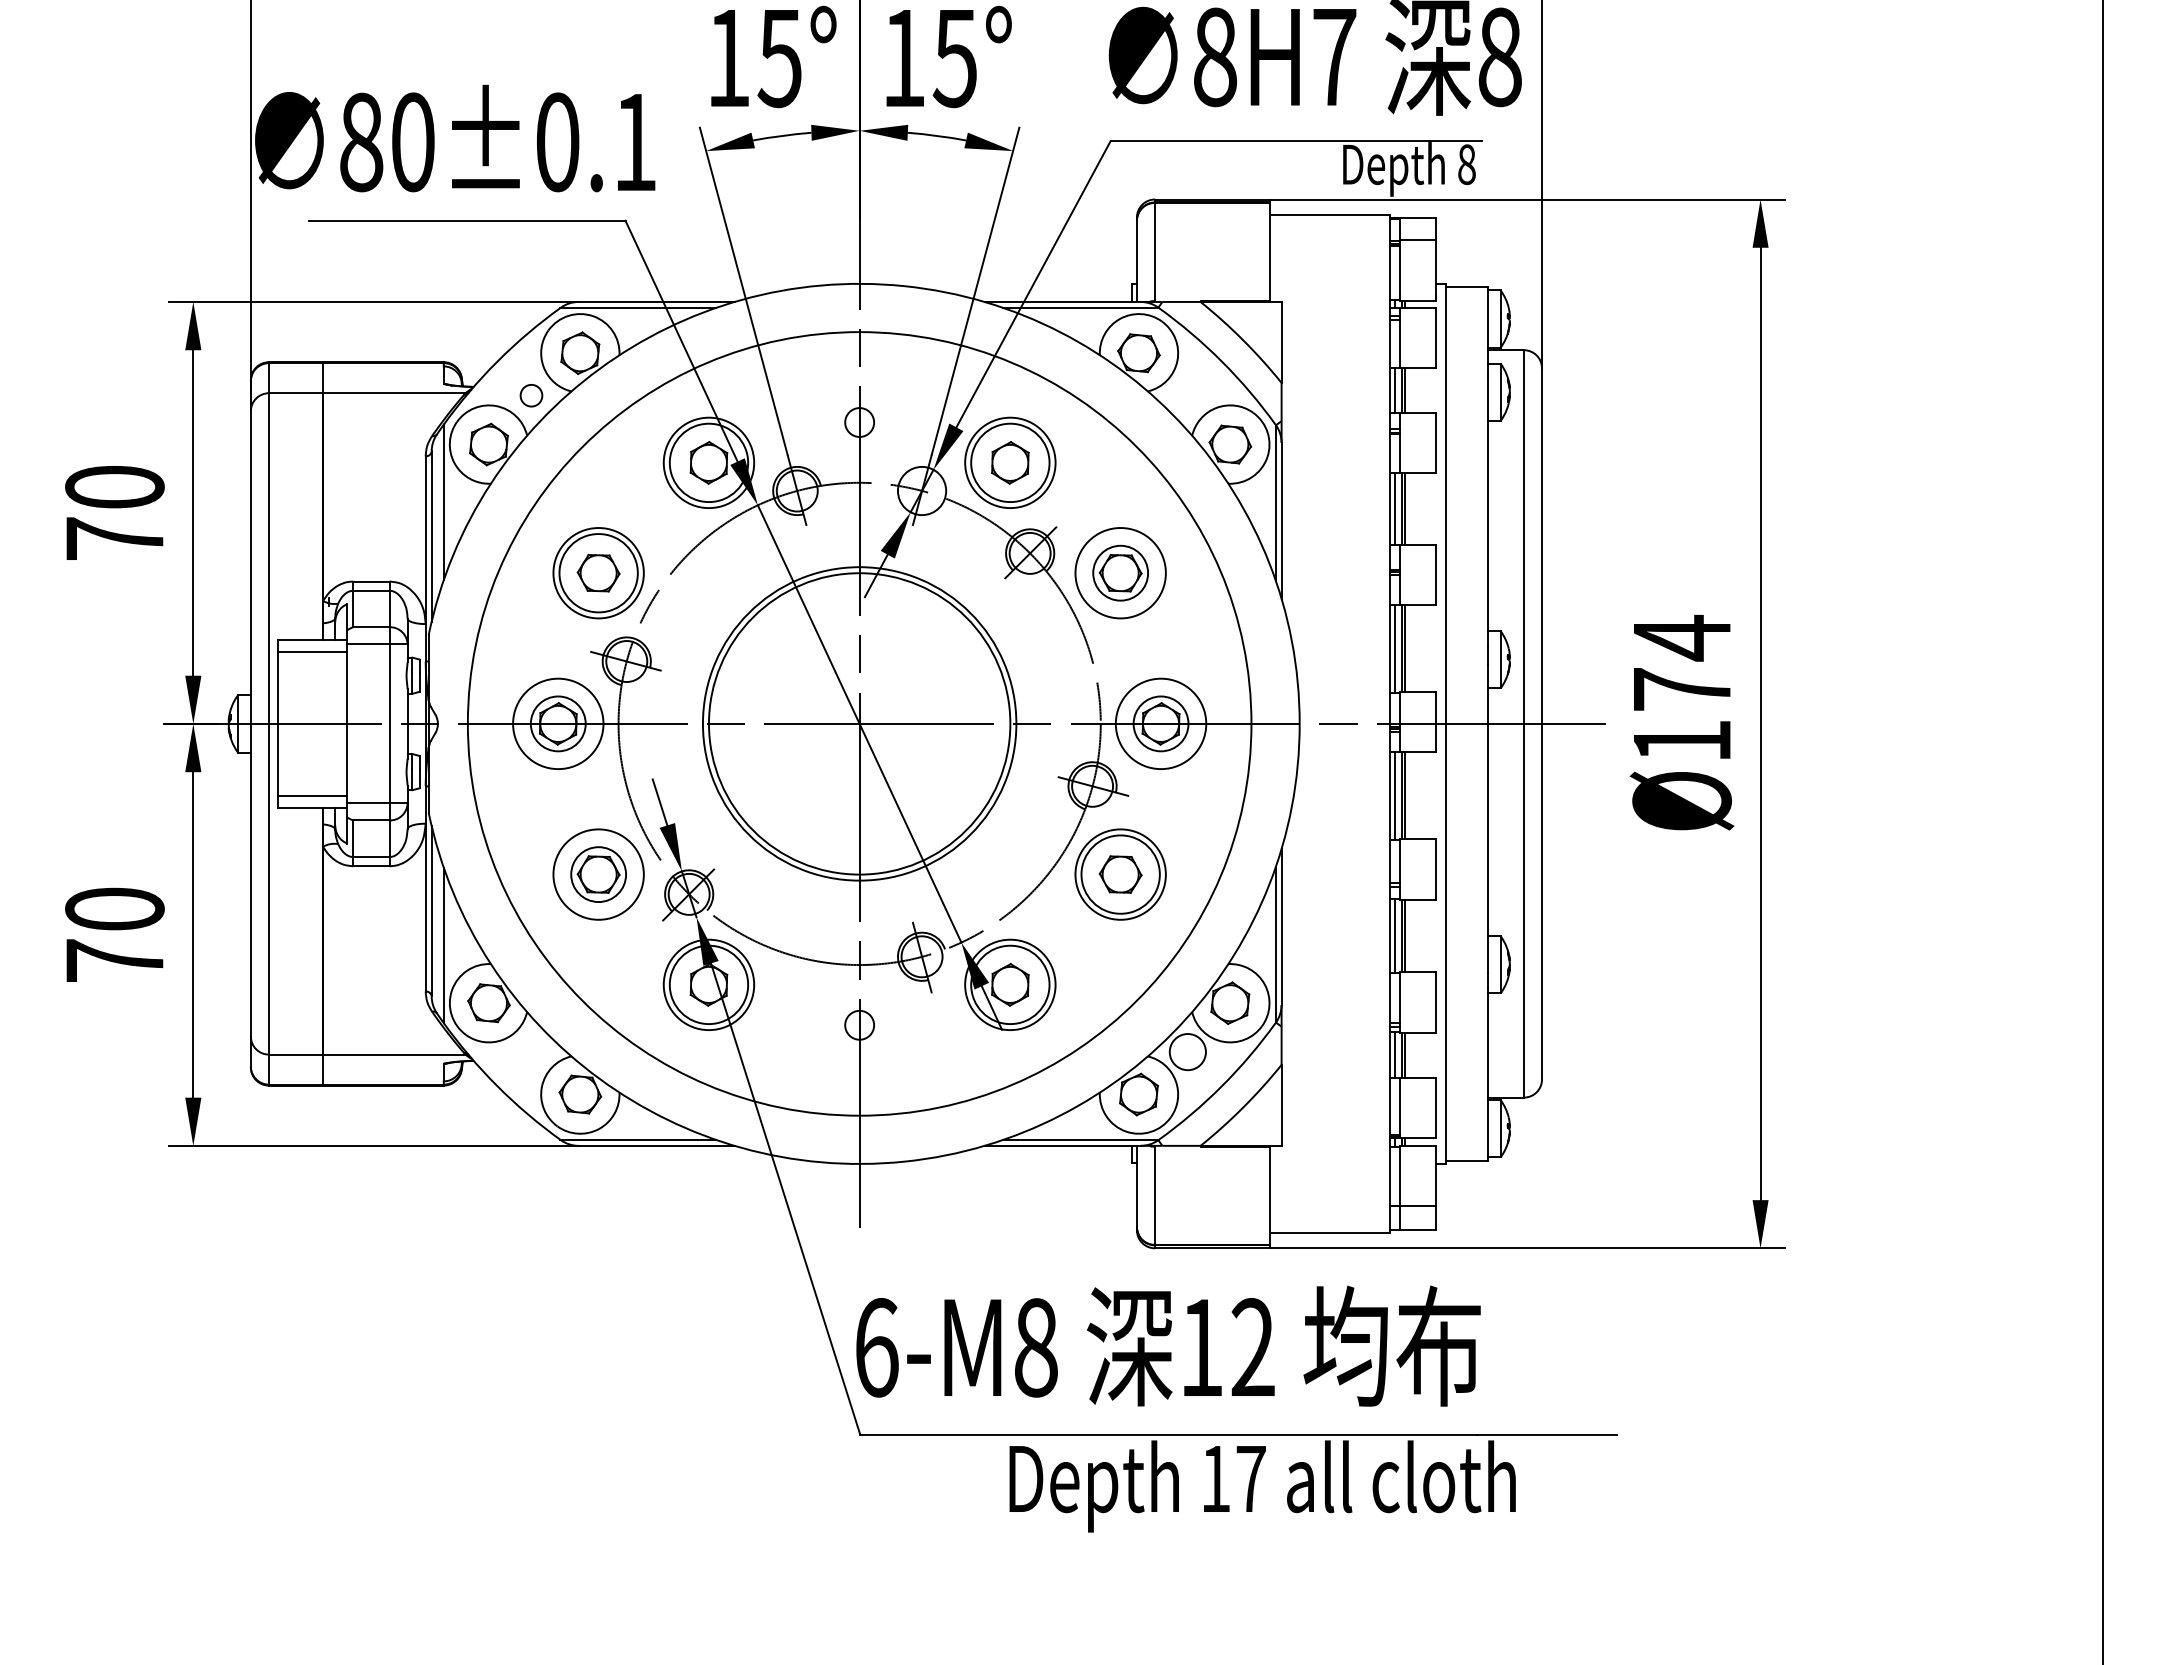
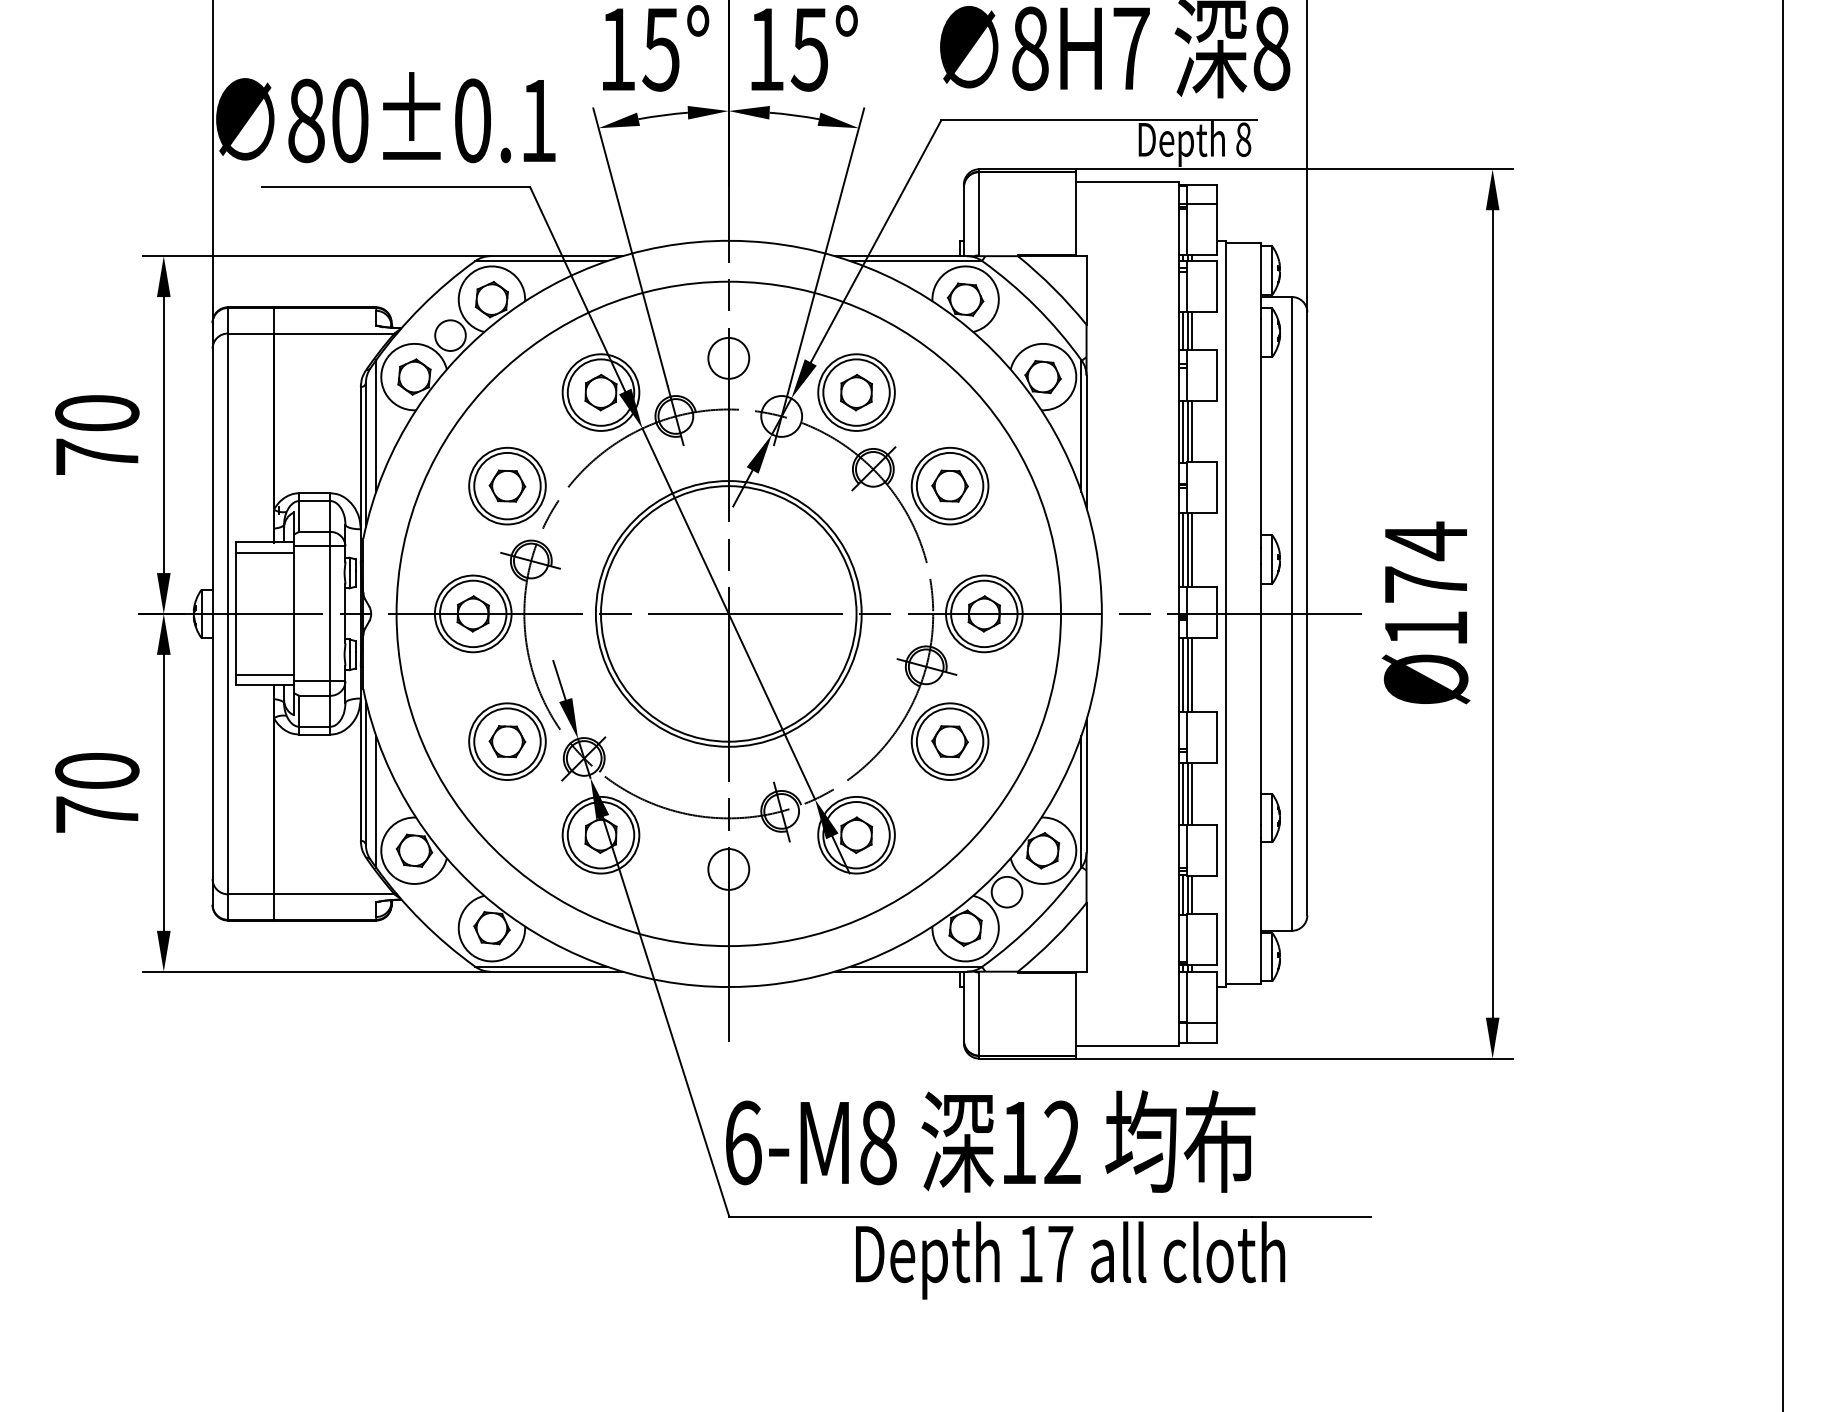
circle: (531, 395) -> (450, 335), size x1.67
circle: (859, 422) -> (728, 358), size x1.67
circle: (1120, 573) -> (949, 486), size x1.43
circle: (558, 723) -> (473, 613), size x1.43
circle: (1160, 723) -> (983, 613), size x1.43
circle: (598, 874) -> (507, 741), size x1.43
circle: (859, 1025) -> (728, 869), size x1.67

